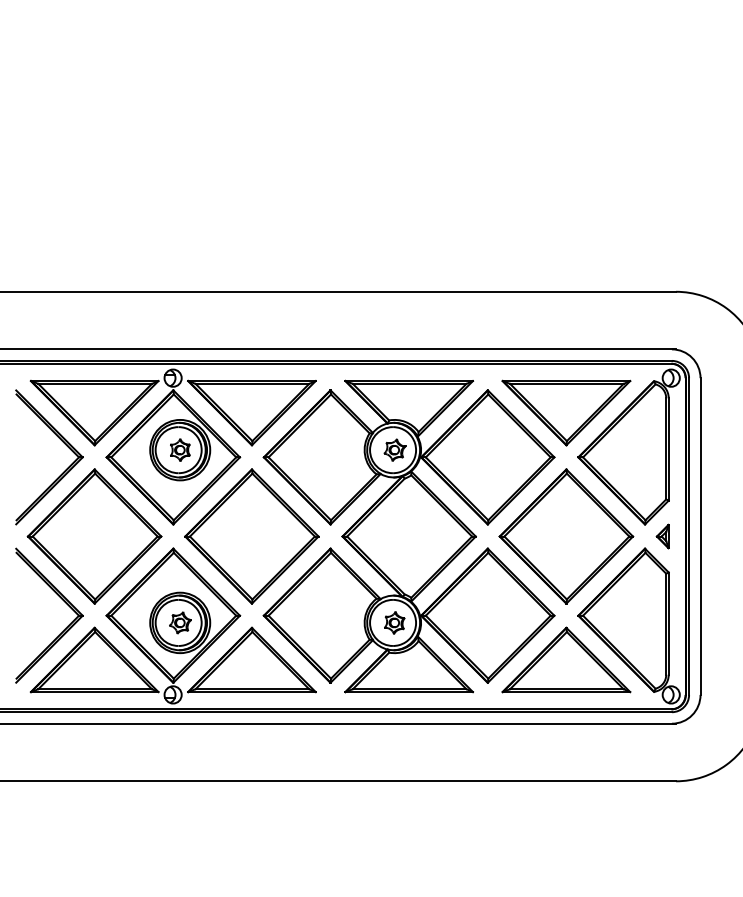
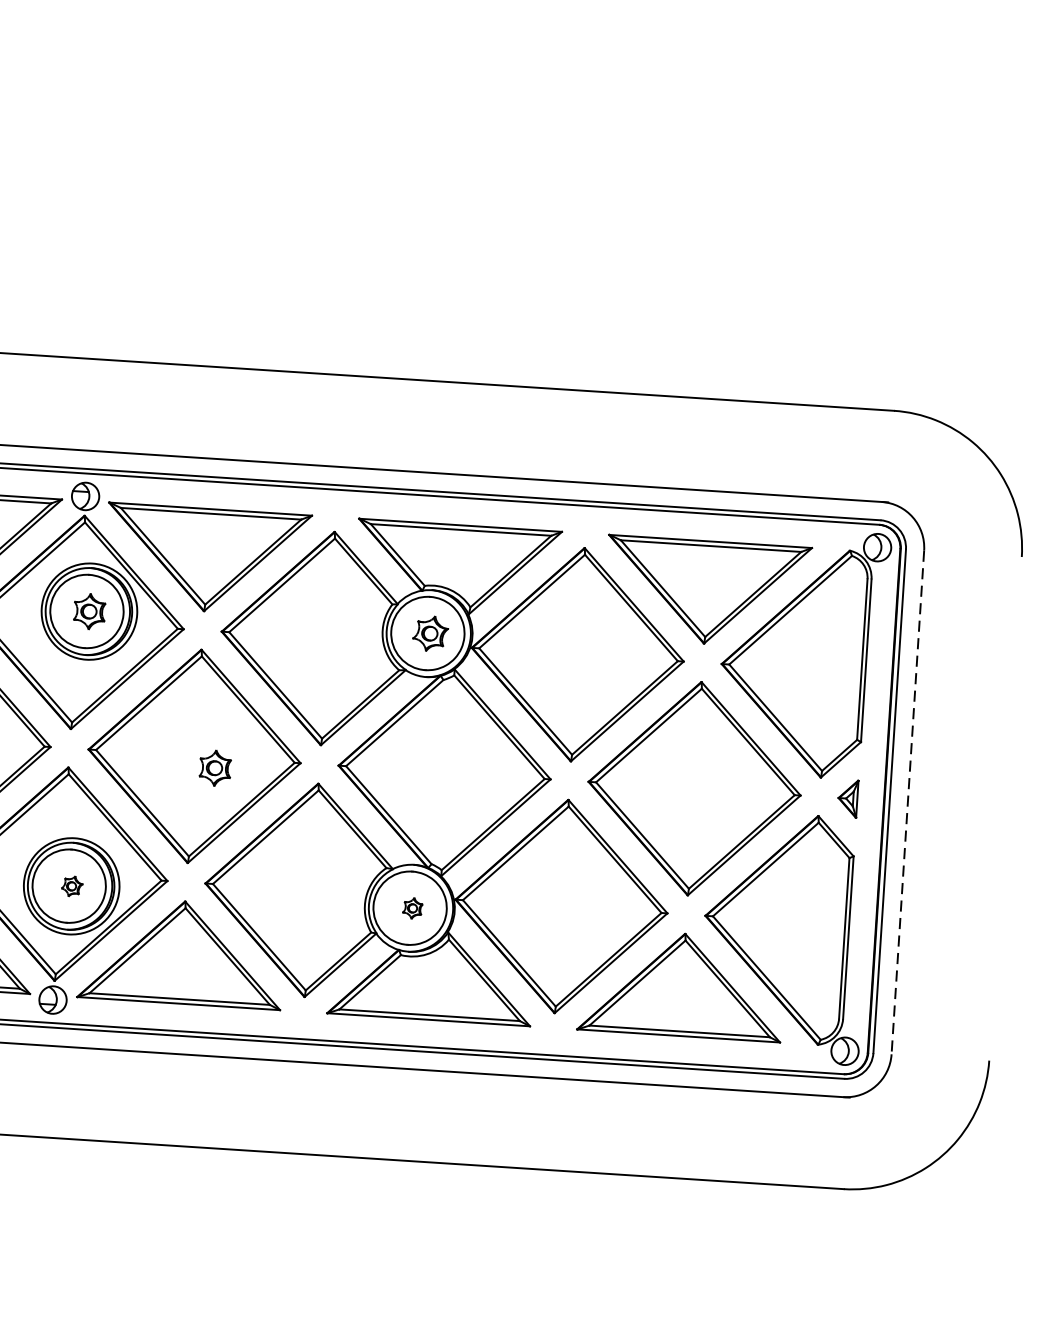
line: (700, 537) -> (907, 803), solid -> dashed
part: (265, 542) -> (215, 767), added
part: (180, 622) -> (72, 885), size x0.6
part: (394, 622) -> (412, 907), size x0.6

